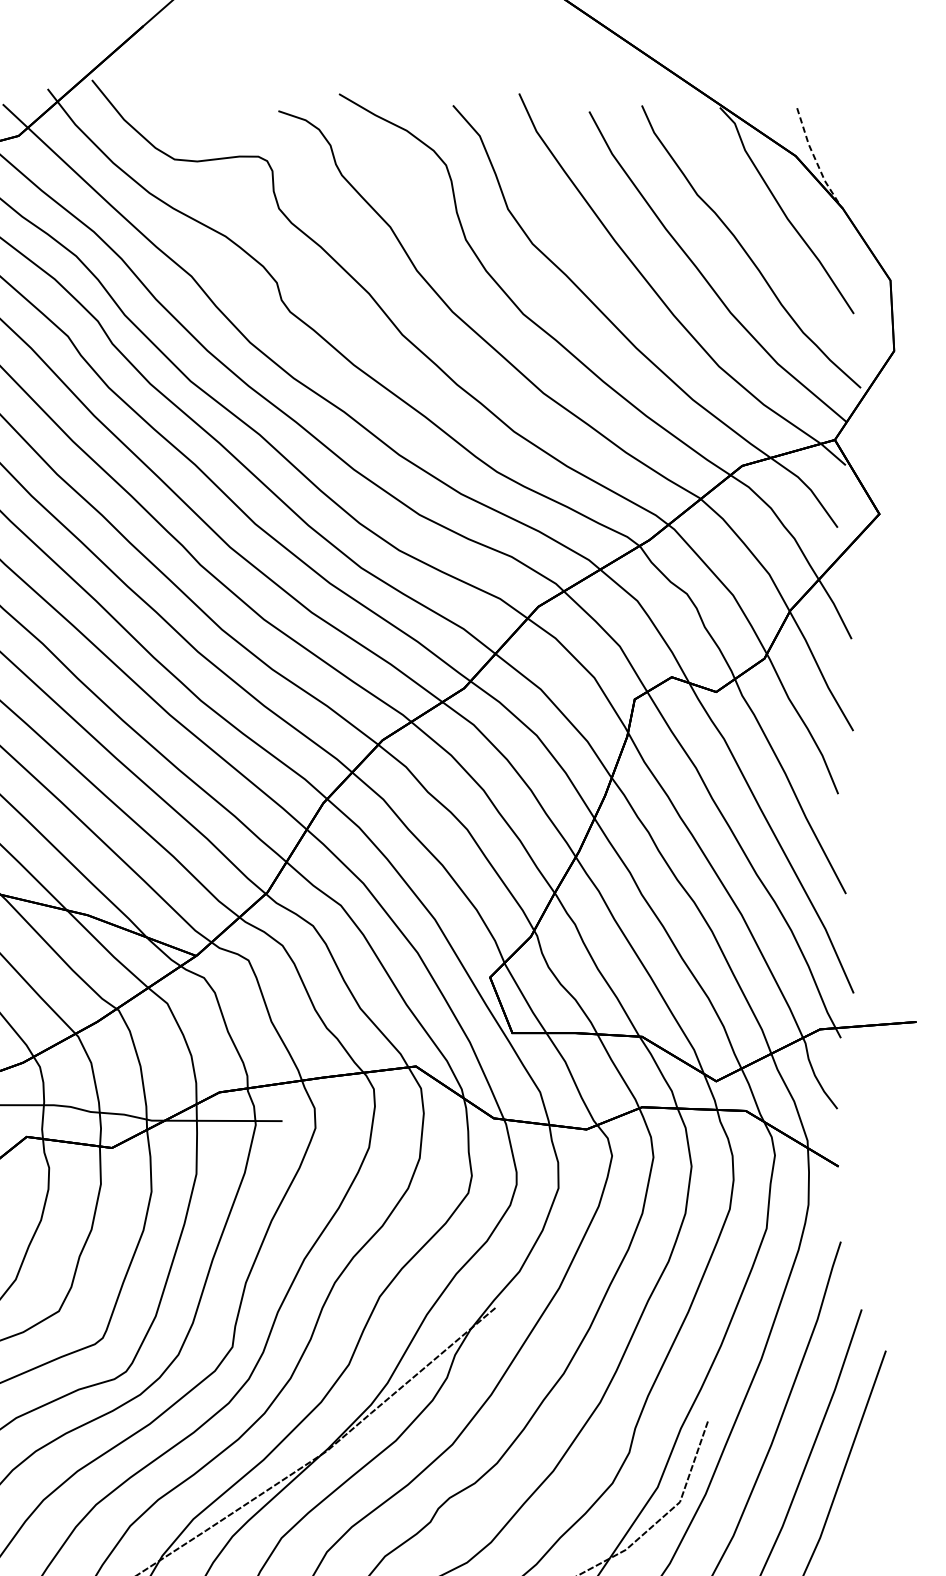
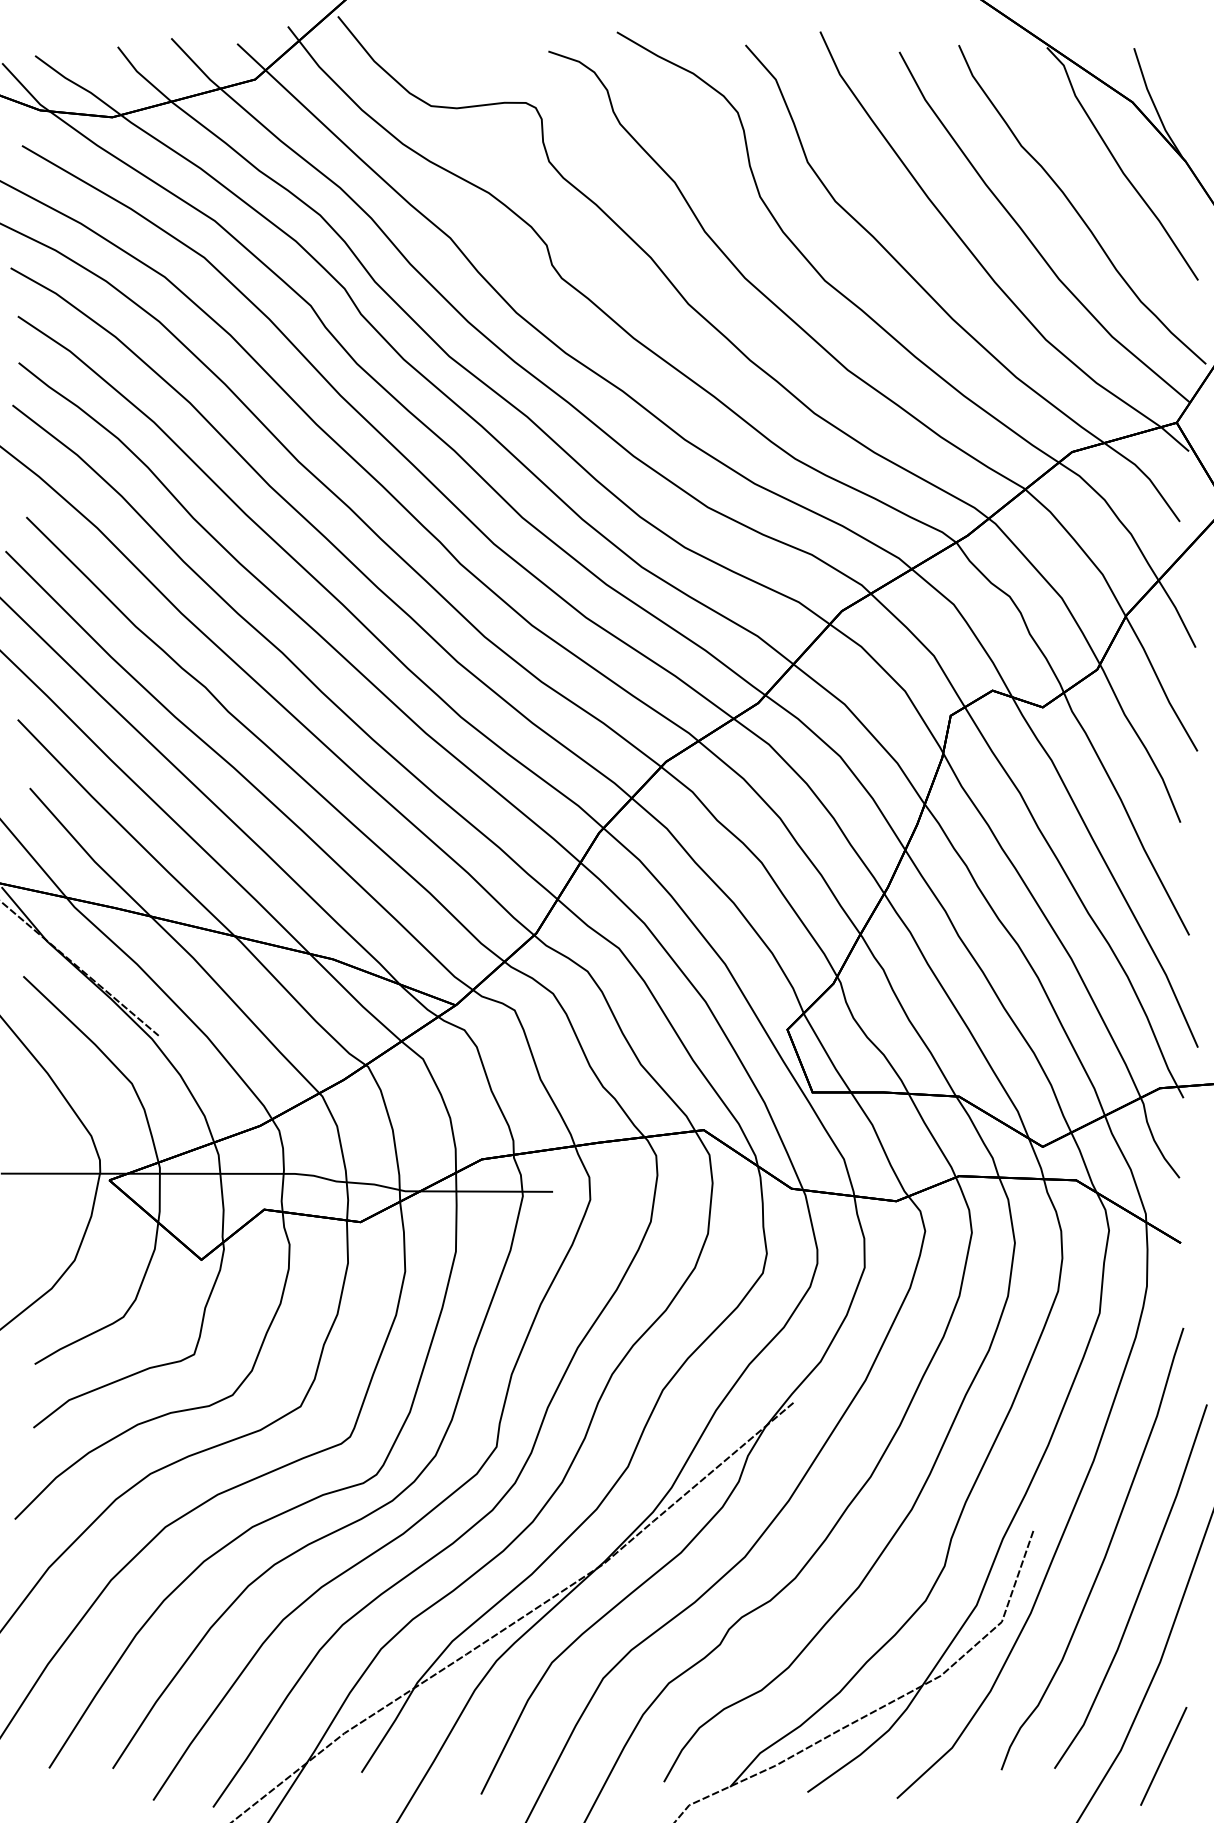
line: (815, 158) -> (1154, 105), dashed -> solid

